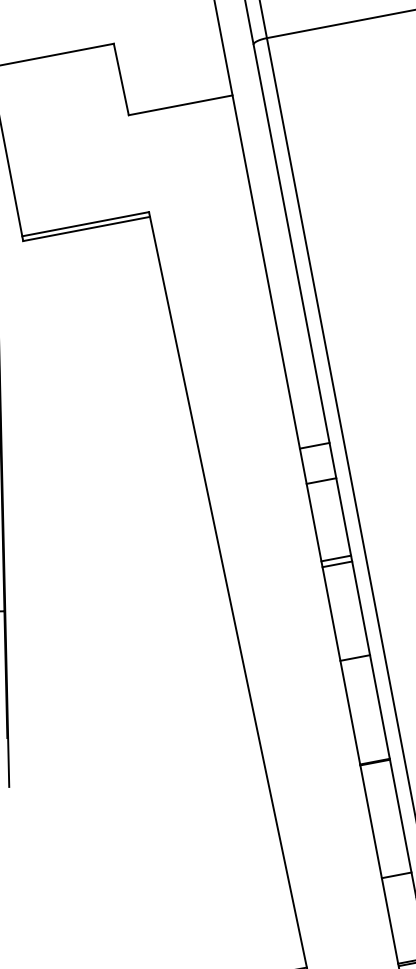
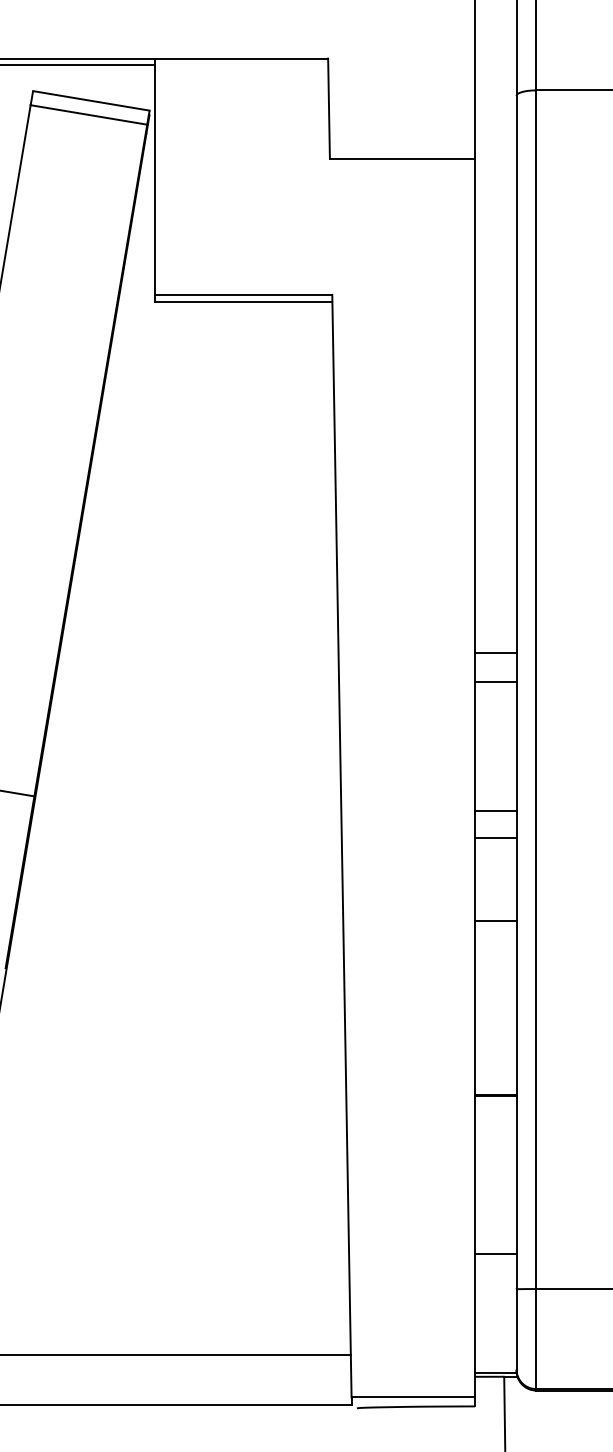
line: (321, 481) -> (495, 682), moved
line: (337, 564) -> (495, 837), moved
line: (354, 657) -> (495, 920), moved

